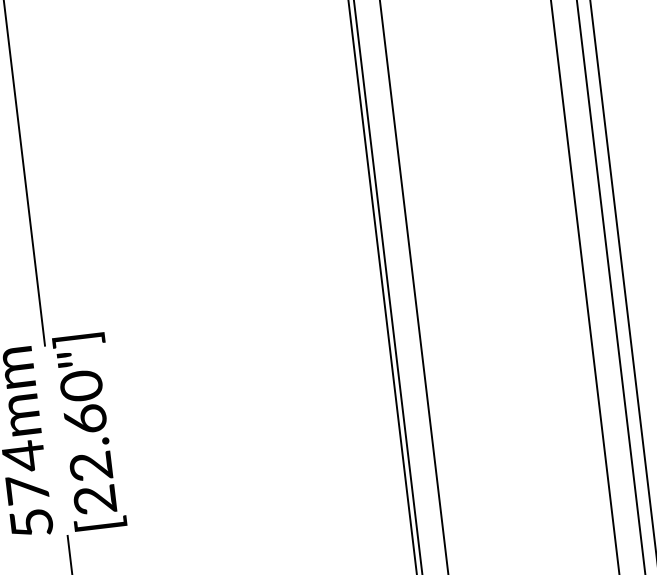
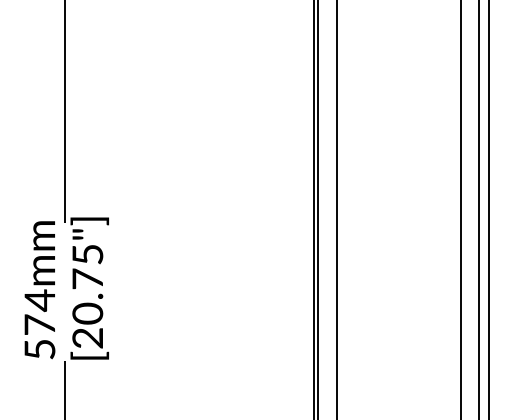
text: (85, 425) -> (87, 283), [22.60"] -> [20.75"]

